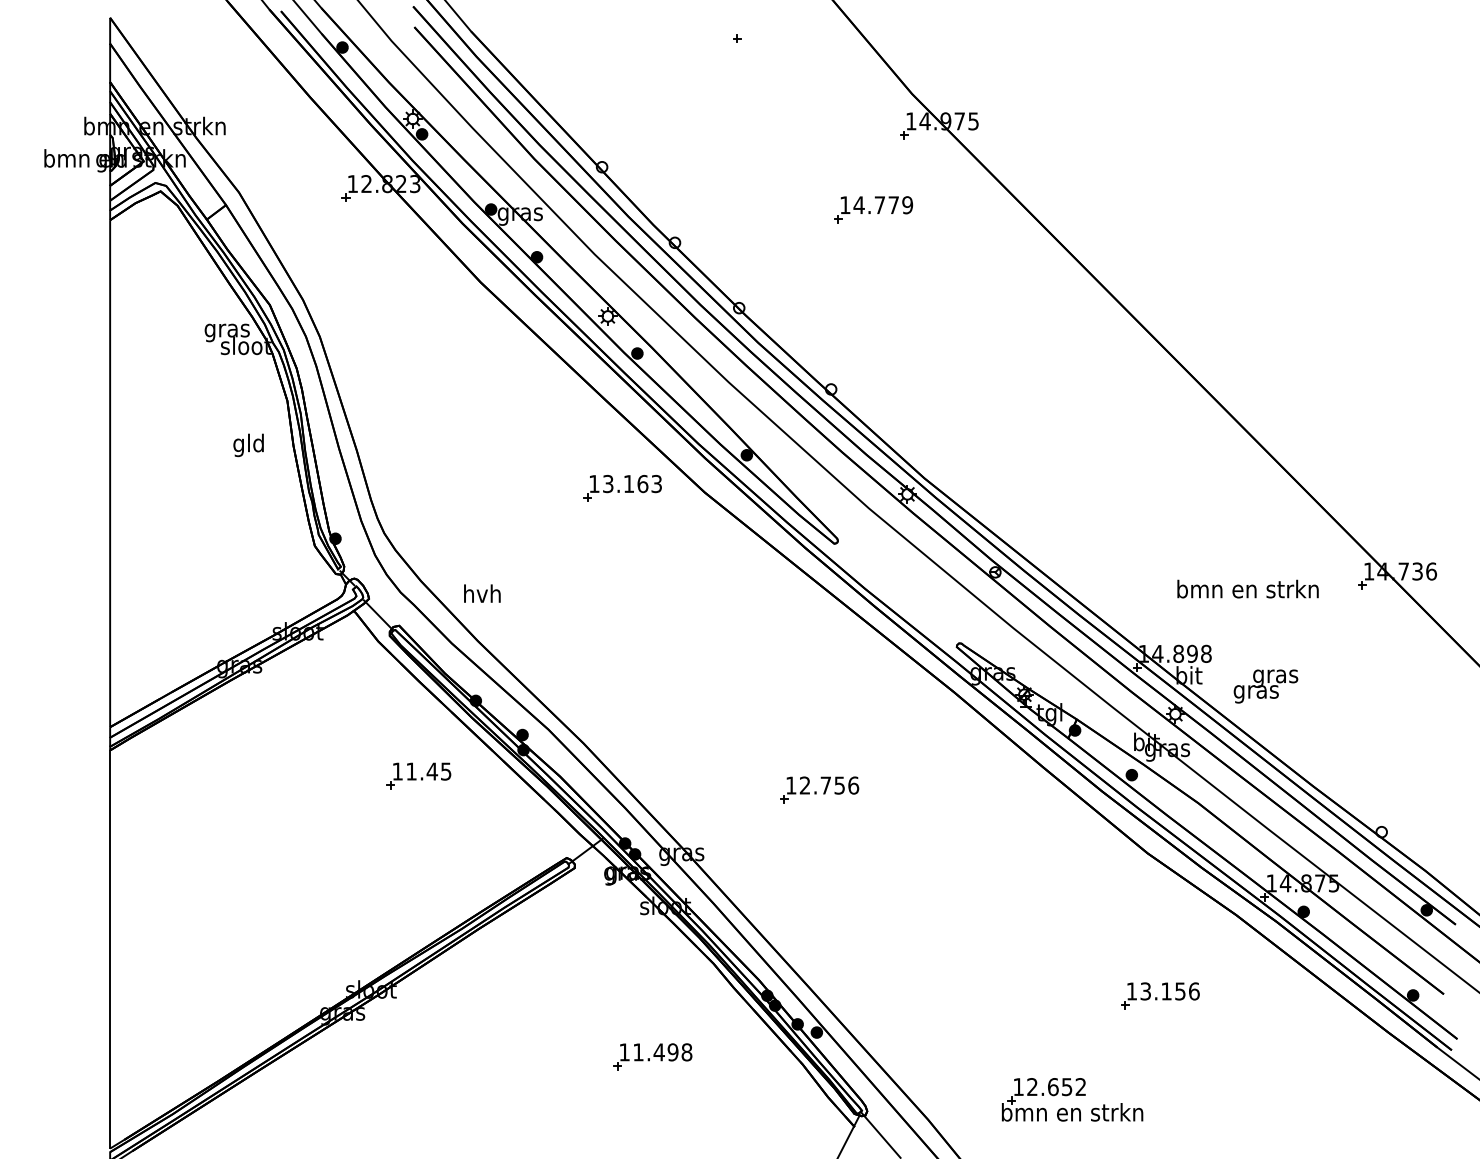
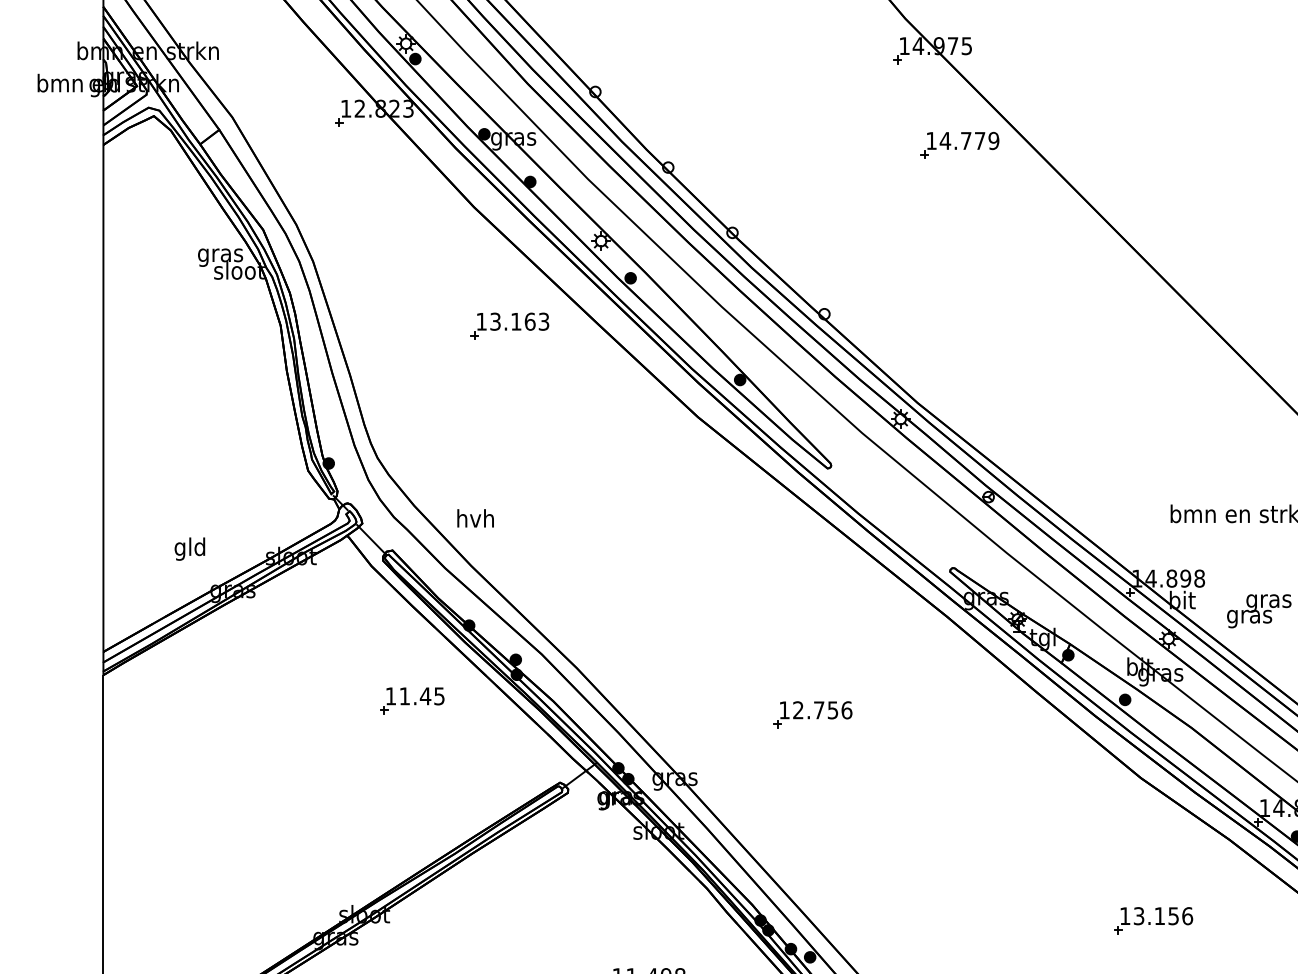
part: (873, 209) -> (959, 145), moved
text: (248, 445) -> (189, 549), moved
part: (622, 488) -> (509, 326), moved

